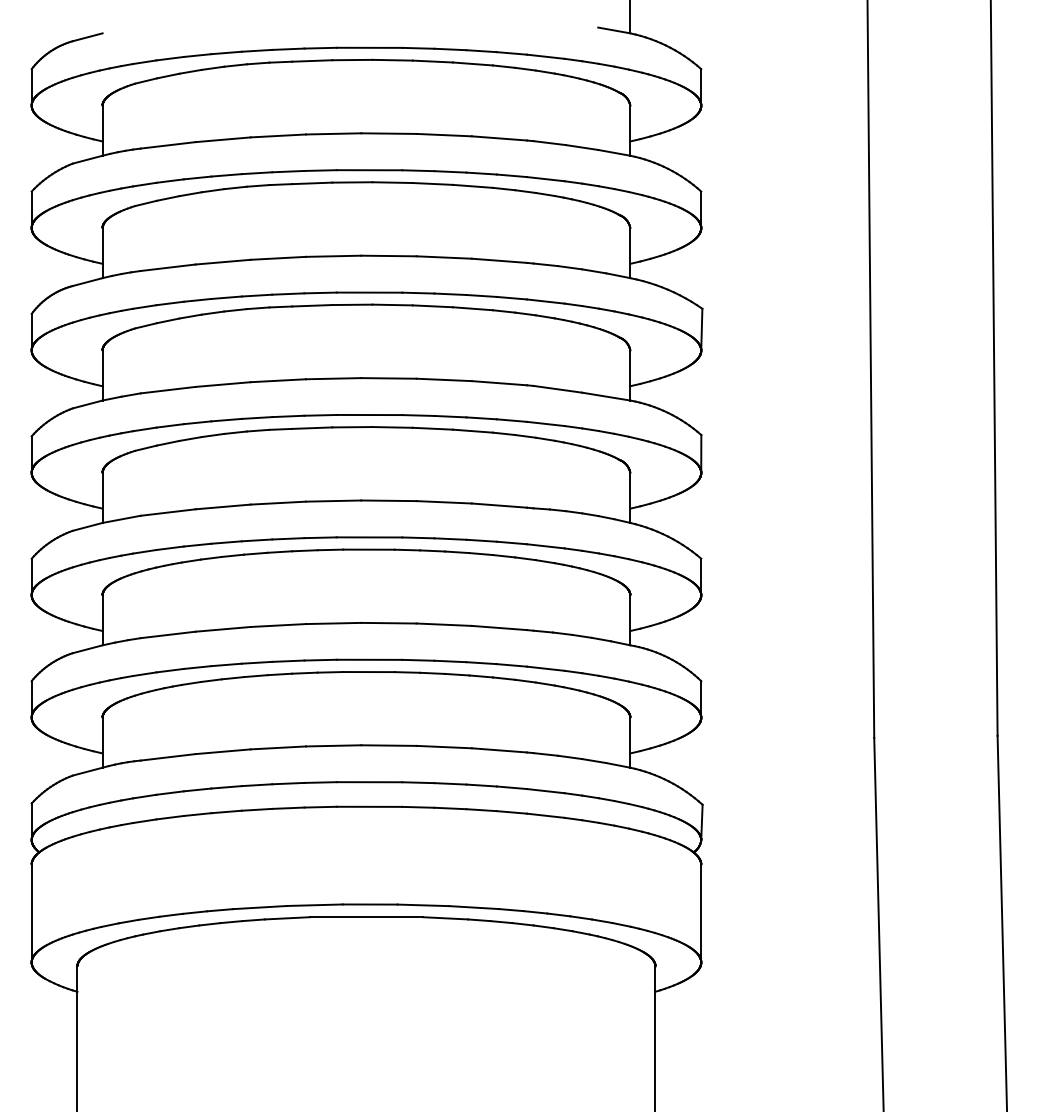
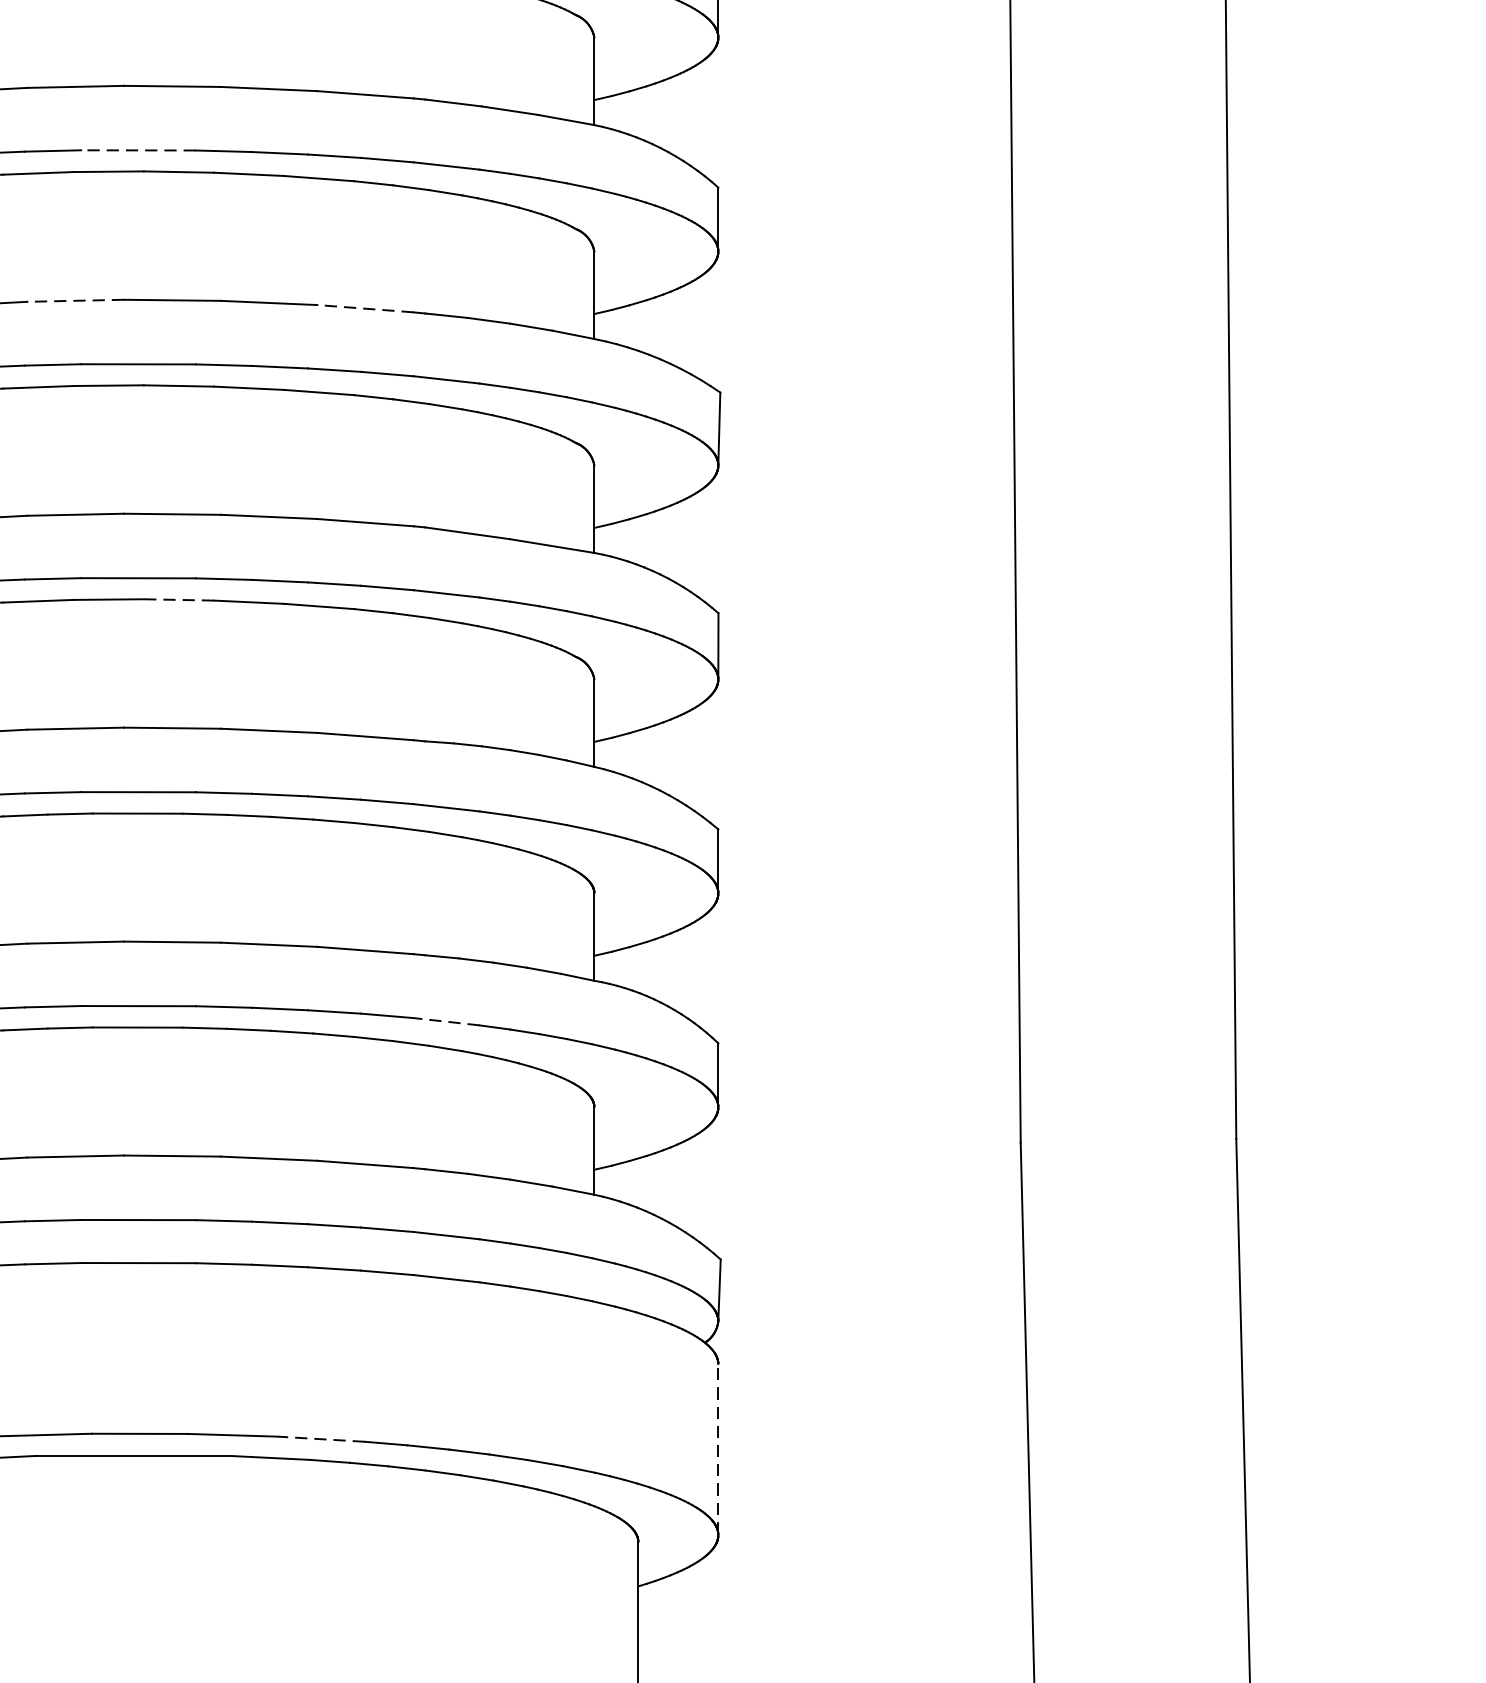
line: (369, 170) -> (138, 150), solid -> dashed
line: (333, 256) -> (75, 301), solid -> dashed
line: (499, 260) -> (365, 308), solid -> dashed
line: (392, 427) -> (178, 600), solid -> dashed
line: (545, 668) -> (446, 1021), solid -> dashed
line: (474, 907) -> (322, 1439), solid -> dashed
line: (701, 913) -> (718, 1449), solid -> dashed

